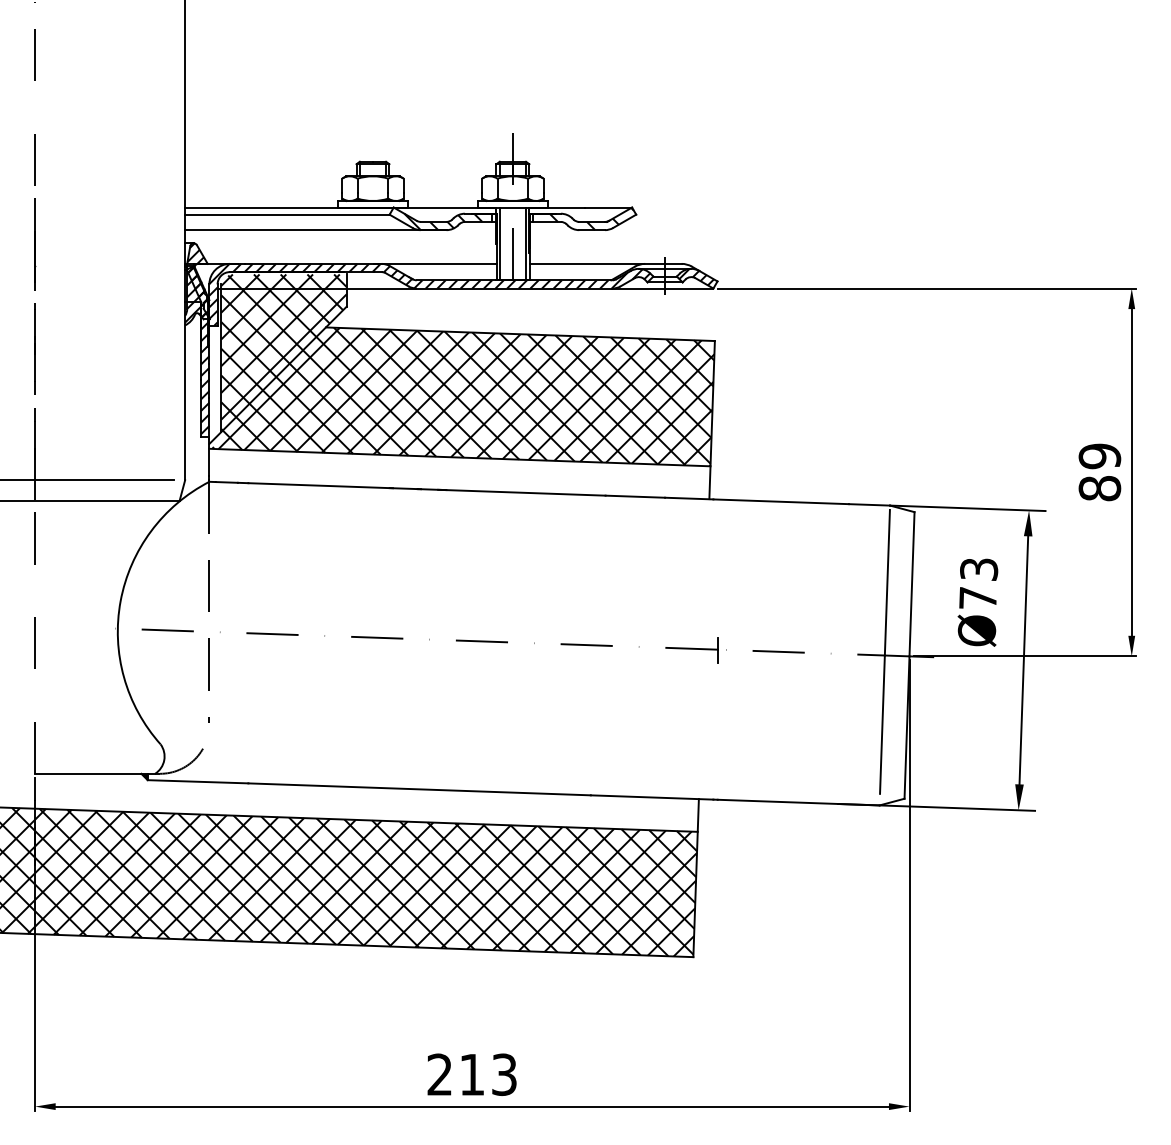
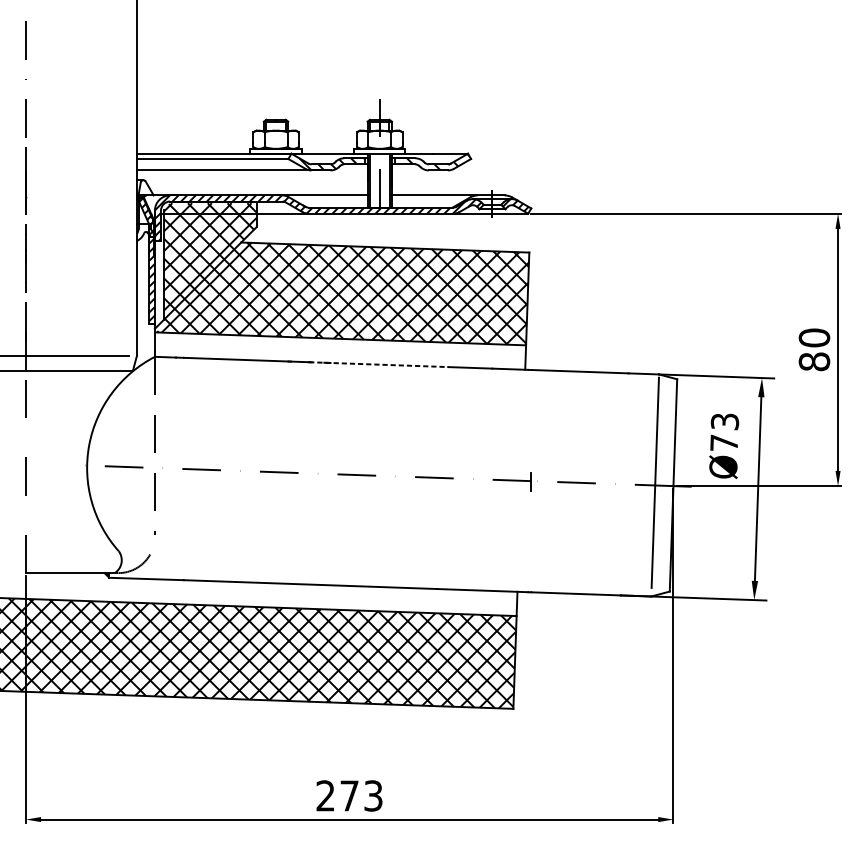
hatch: (195, 282) -> (144, 209), removed
text: (1099, 456) -> (814, 338), 89 -> 80
line: (512, 492) -> (379, 364), solid -> dashed
text: (472, 1074) -> (349, 795), 213 -> 273

